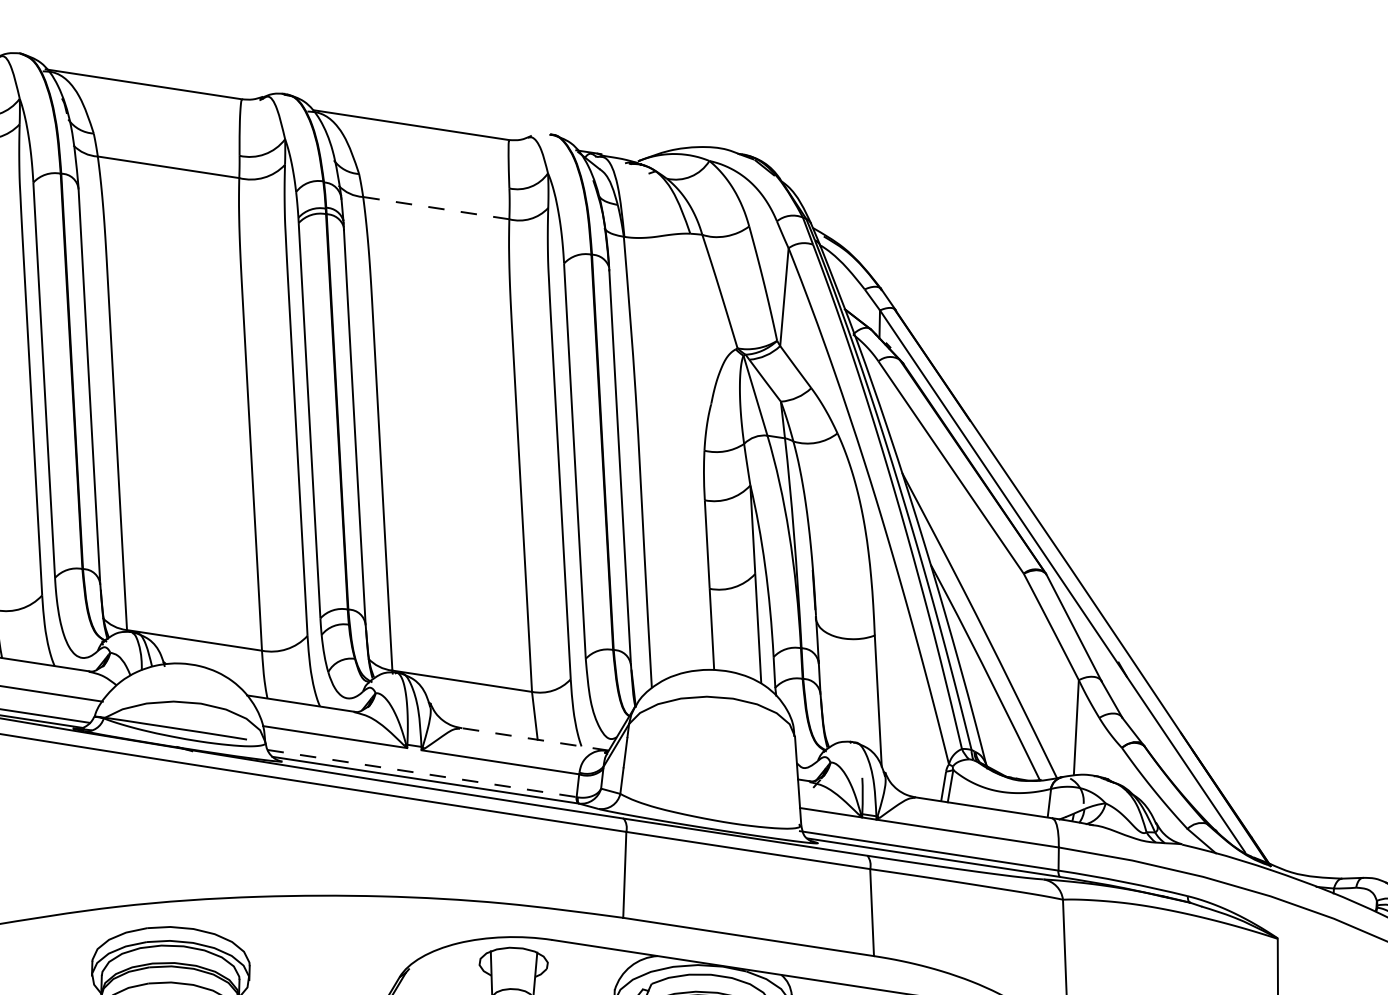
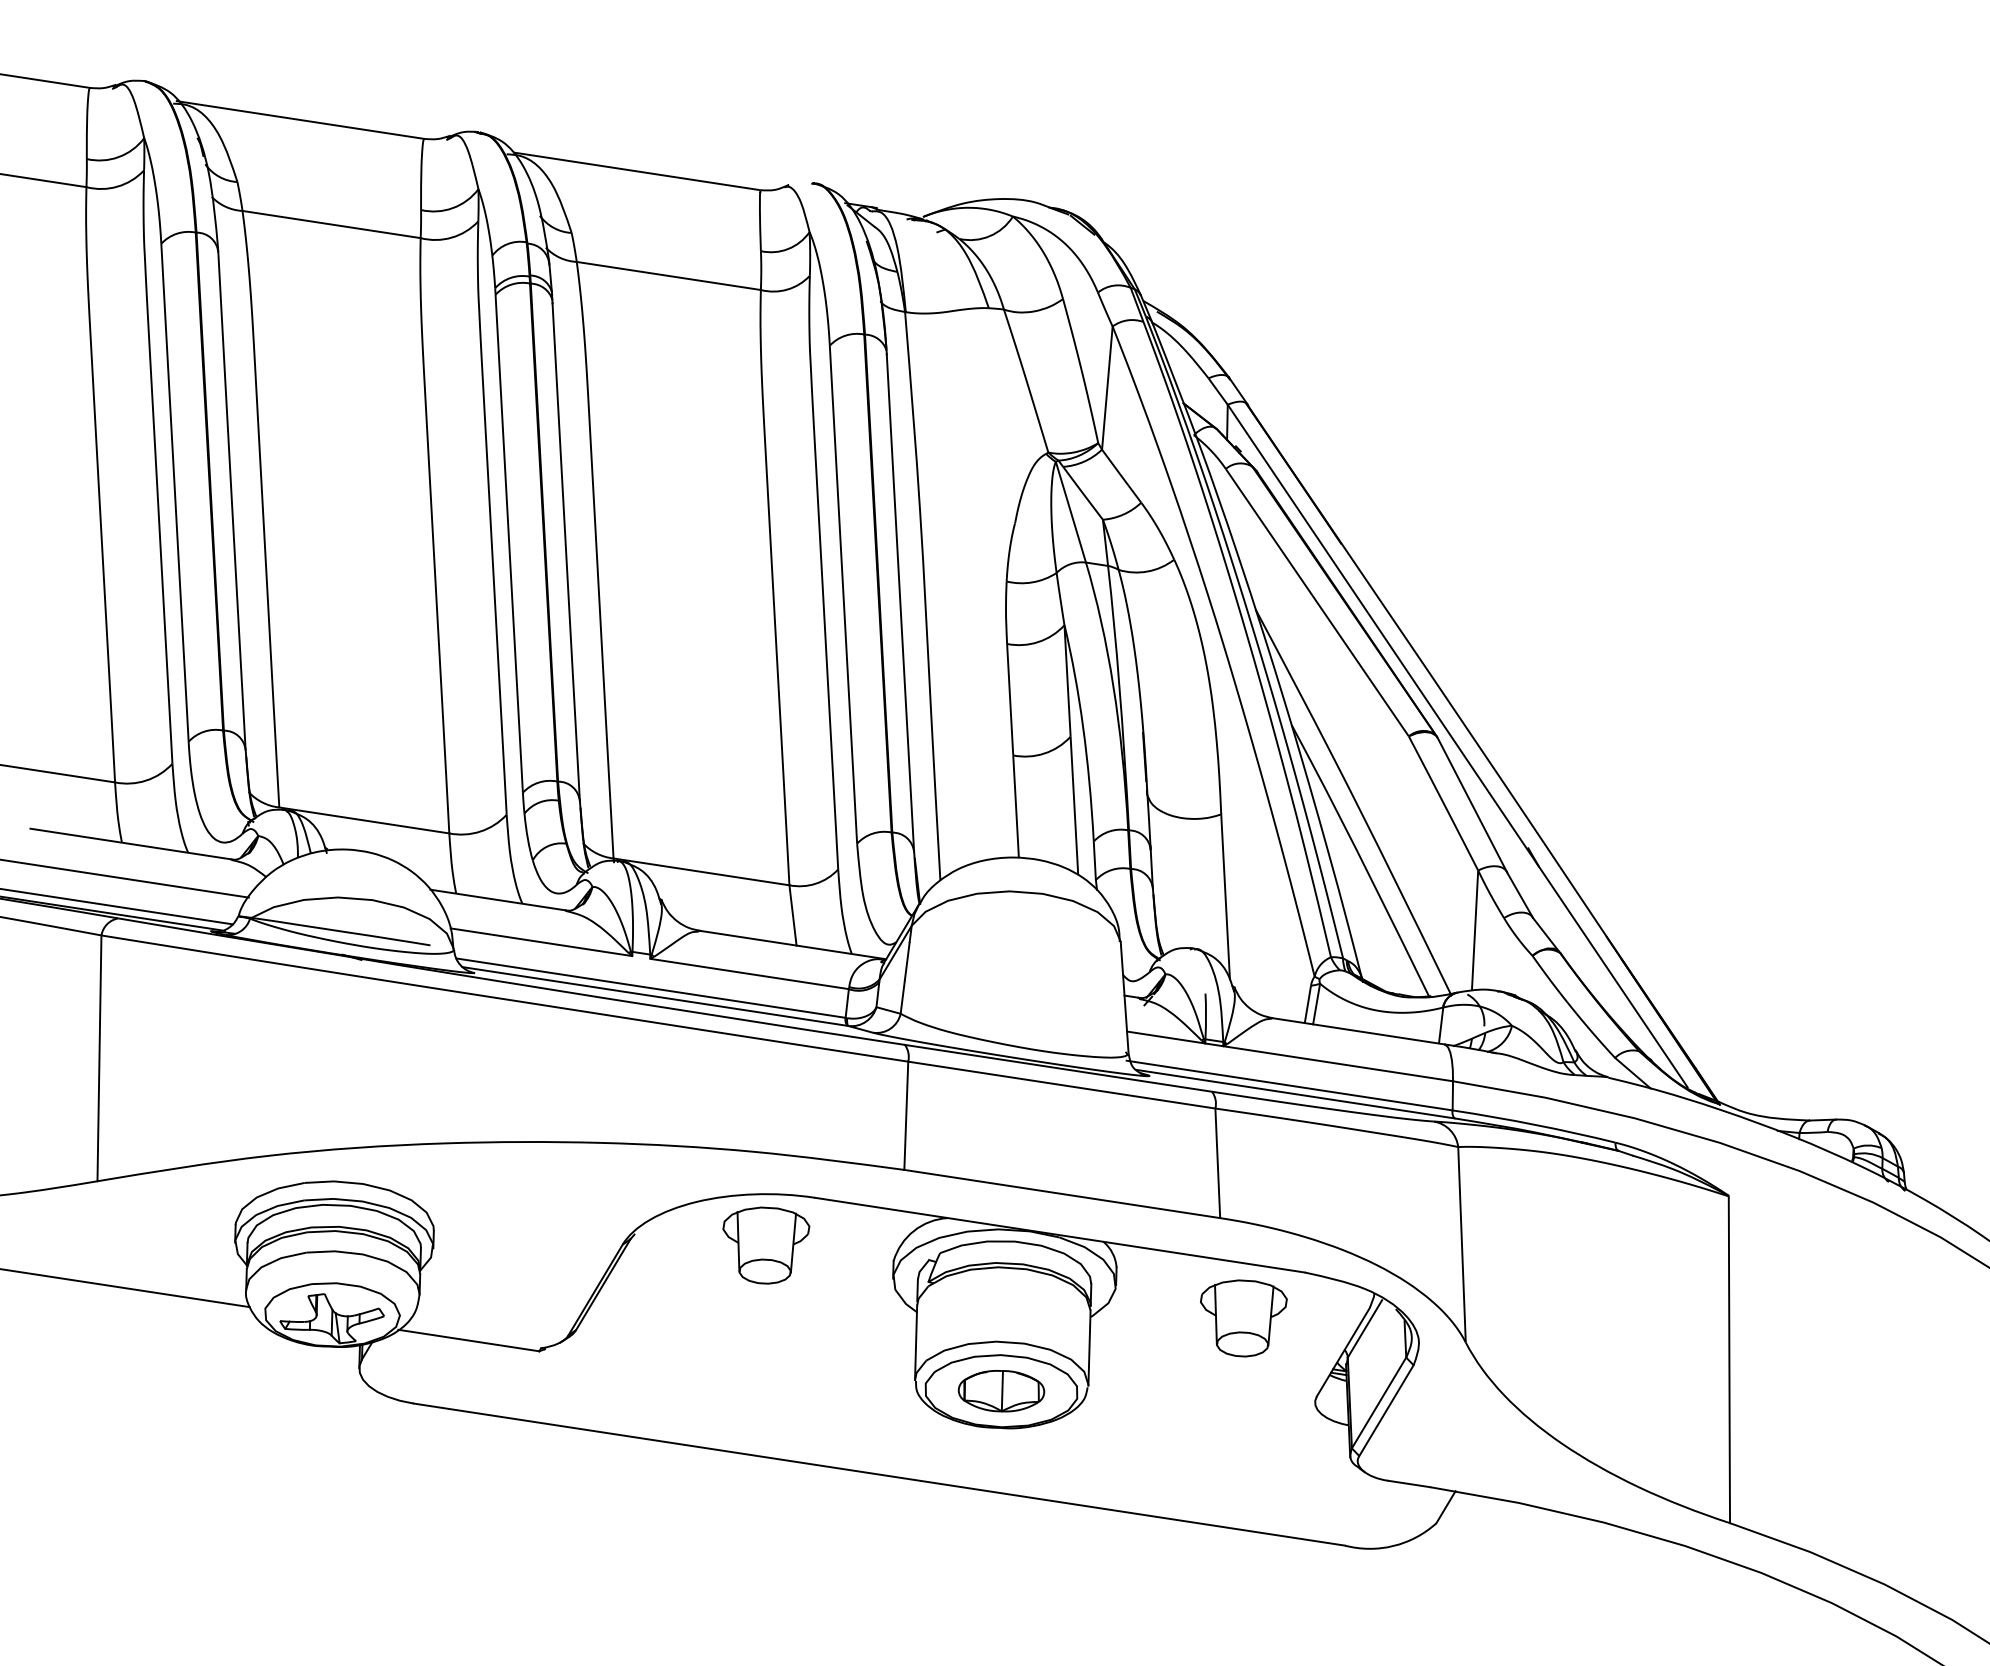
line: (436, 207) -> (668, 275), dashed -> solid
line: (534, 738) -> (792, 944), dashed -> solid
line: (421, 773) -> (650, 988), dashed -> solid

